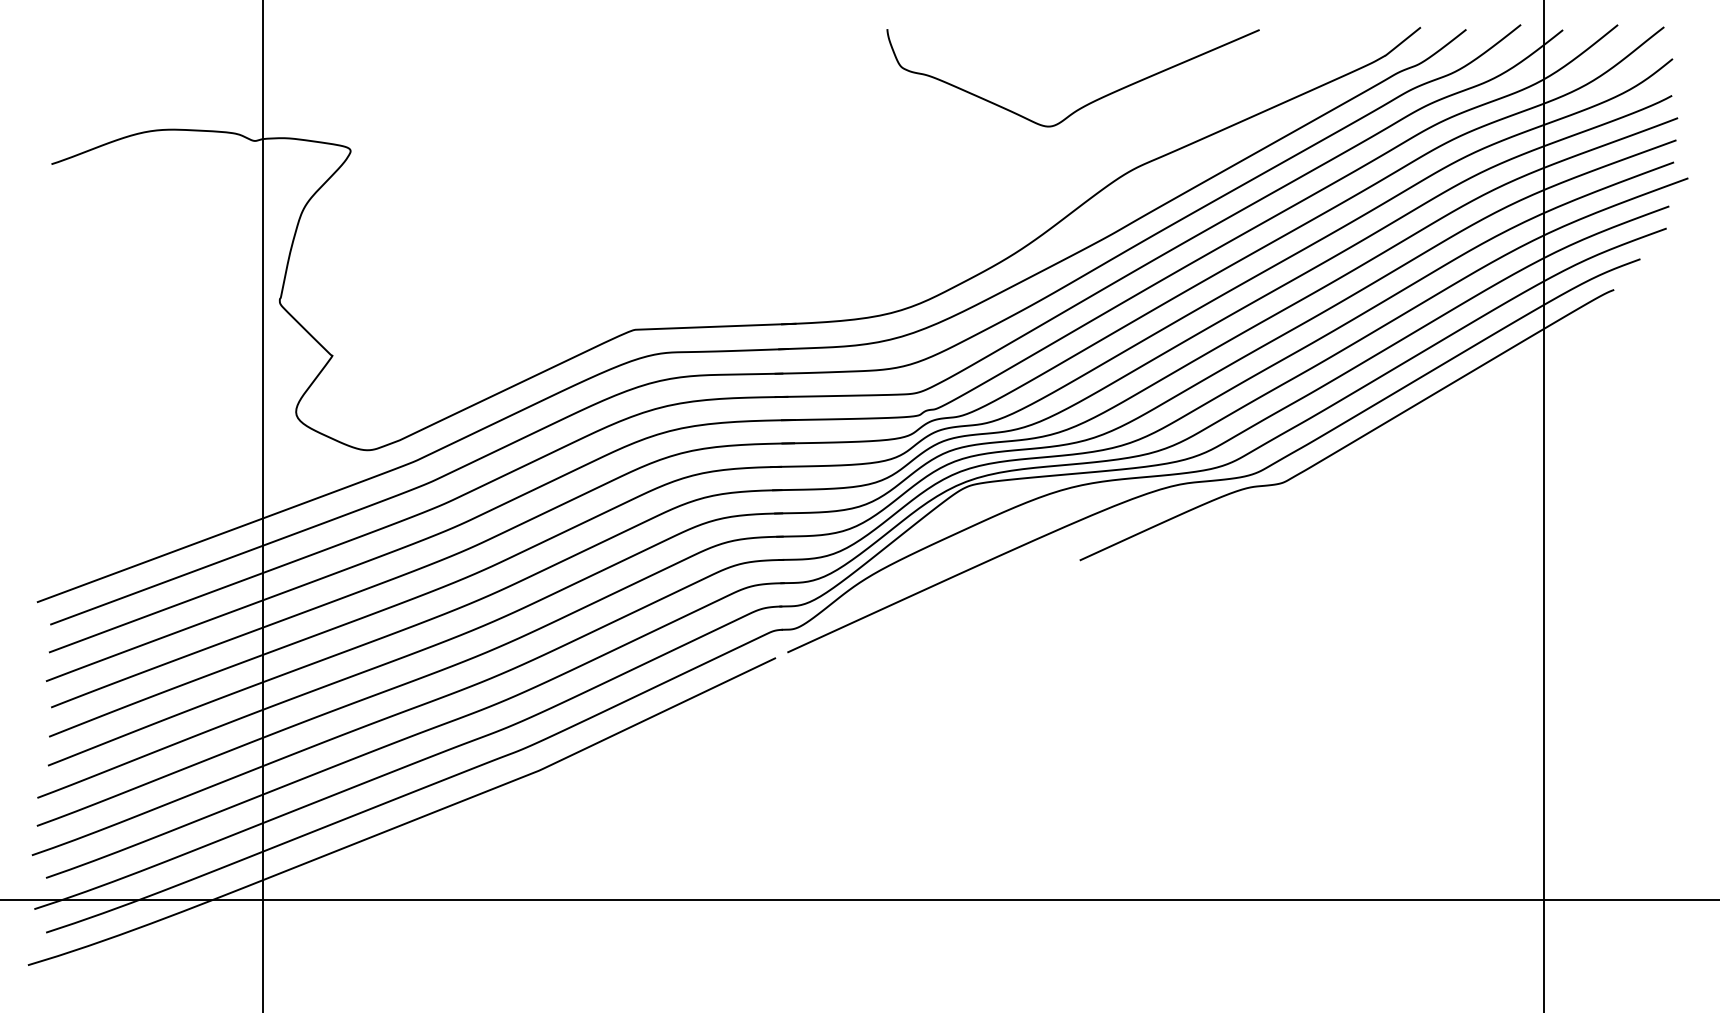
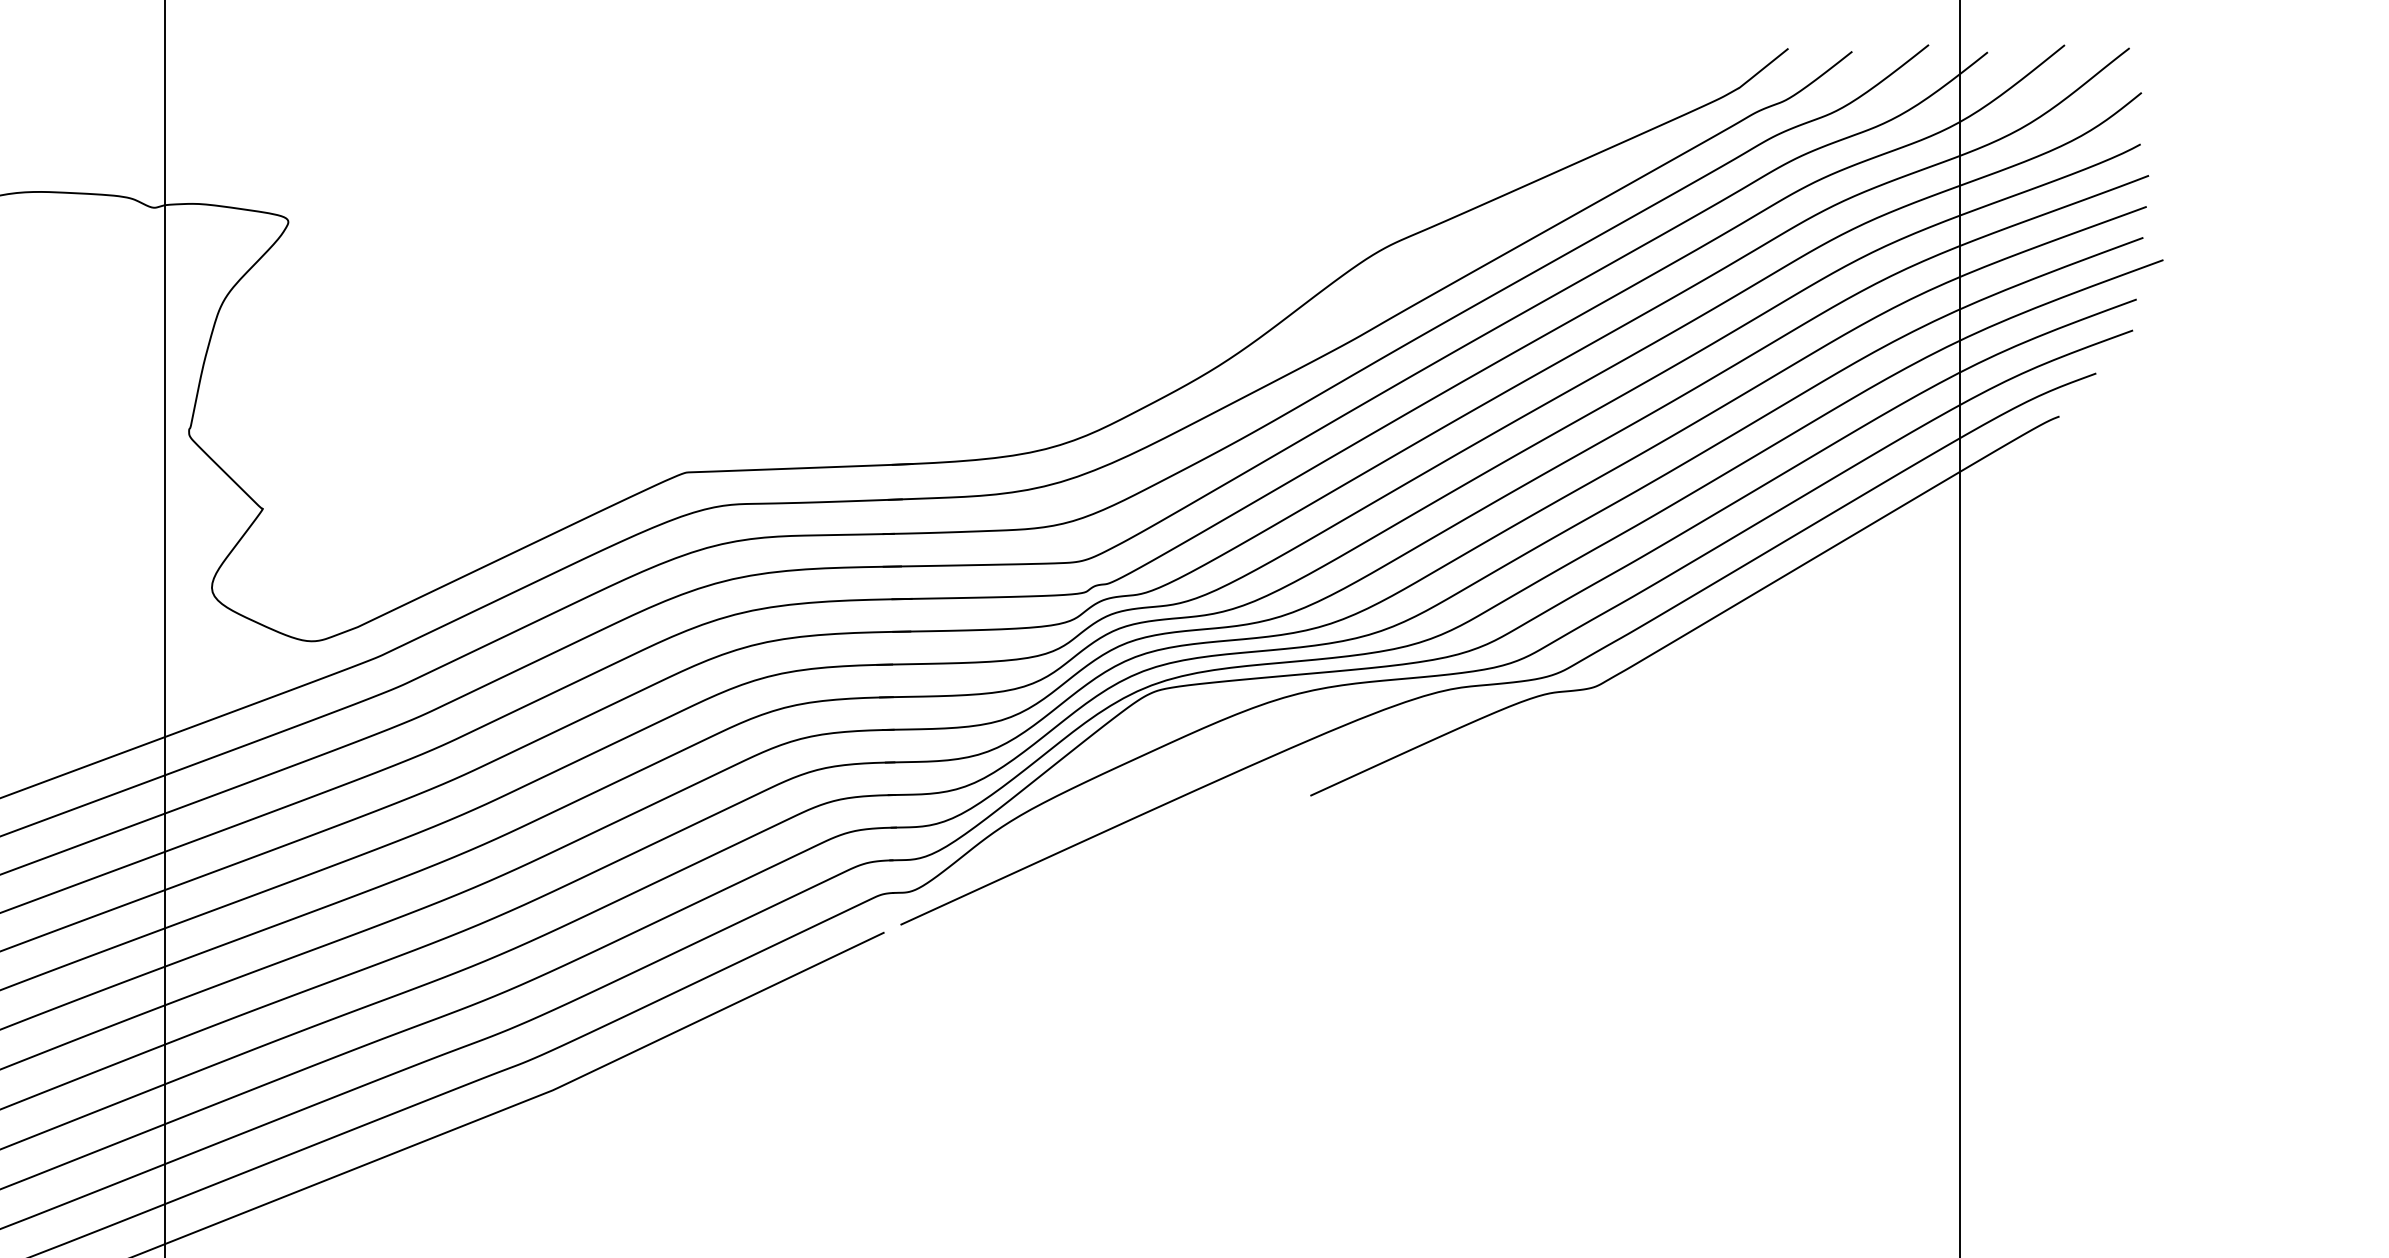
curve: (1085, 104) -> (1318, 156), removed

